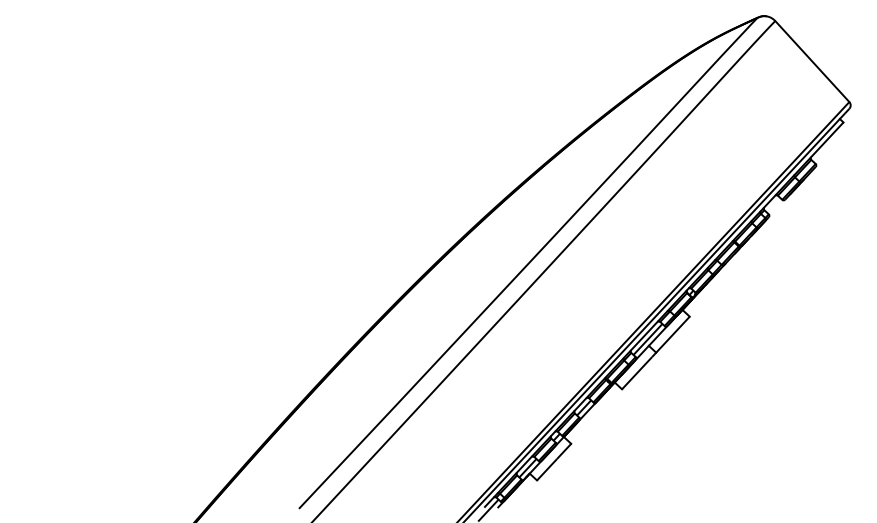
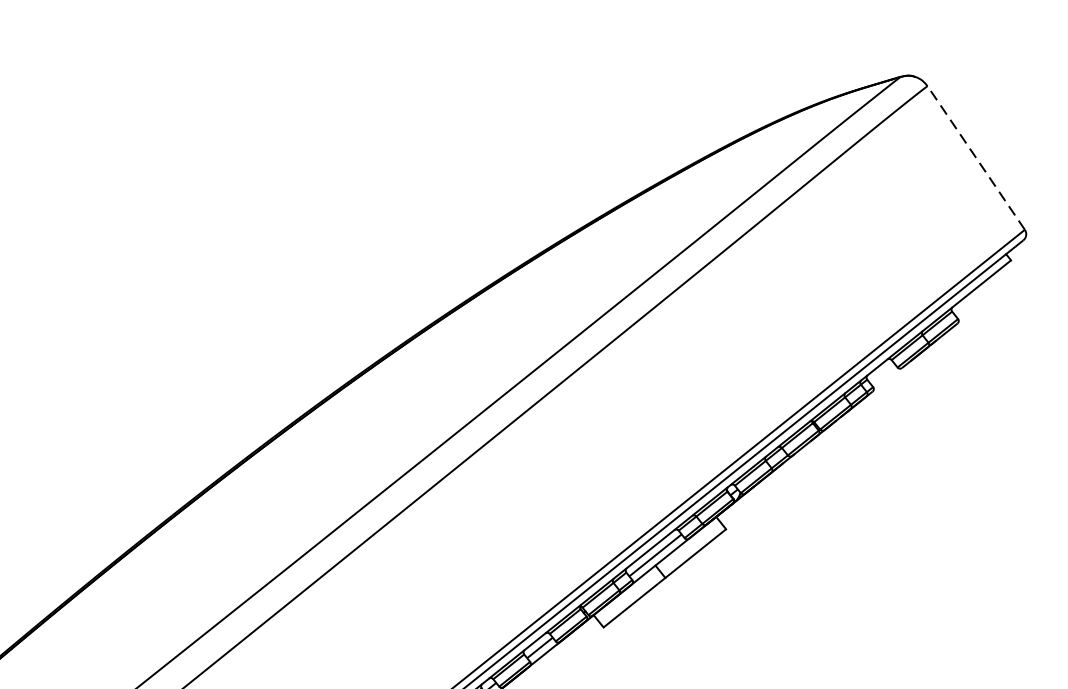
line: (812, 61) -> (976, 157), solid -> dashed

